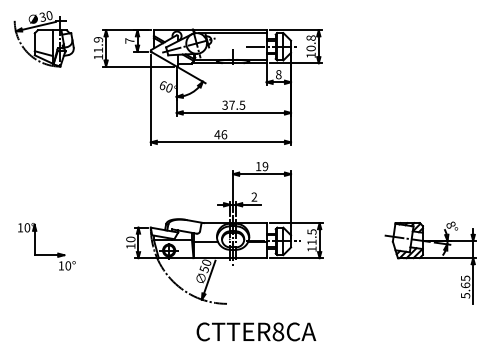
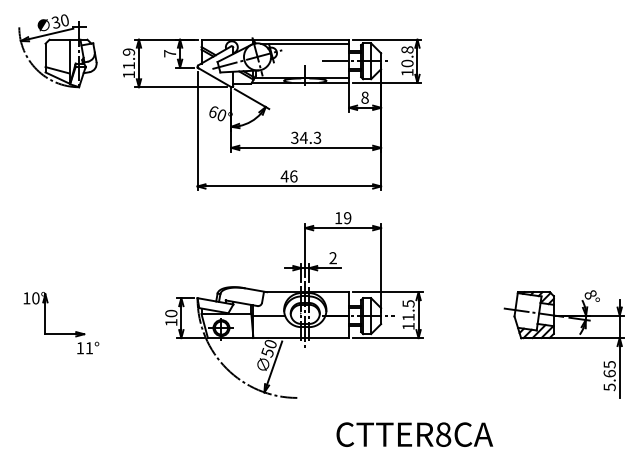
text: (237, 104) -> (310, 137), 37.5 -> 34.3
text: (68, 266) -> (89, 348), 10° -> 11°
text: (256, 331) -> (414, 434), moved

